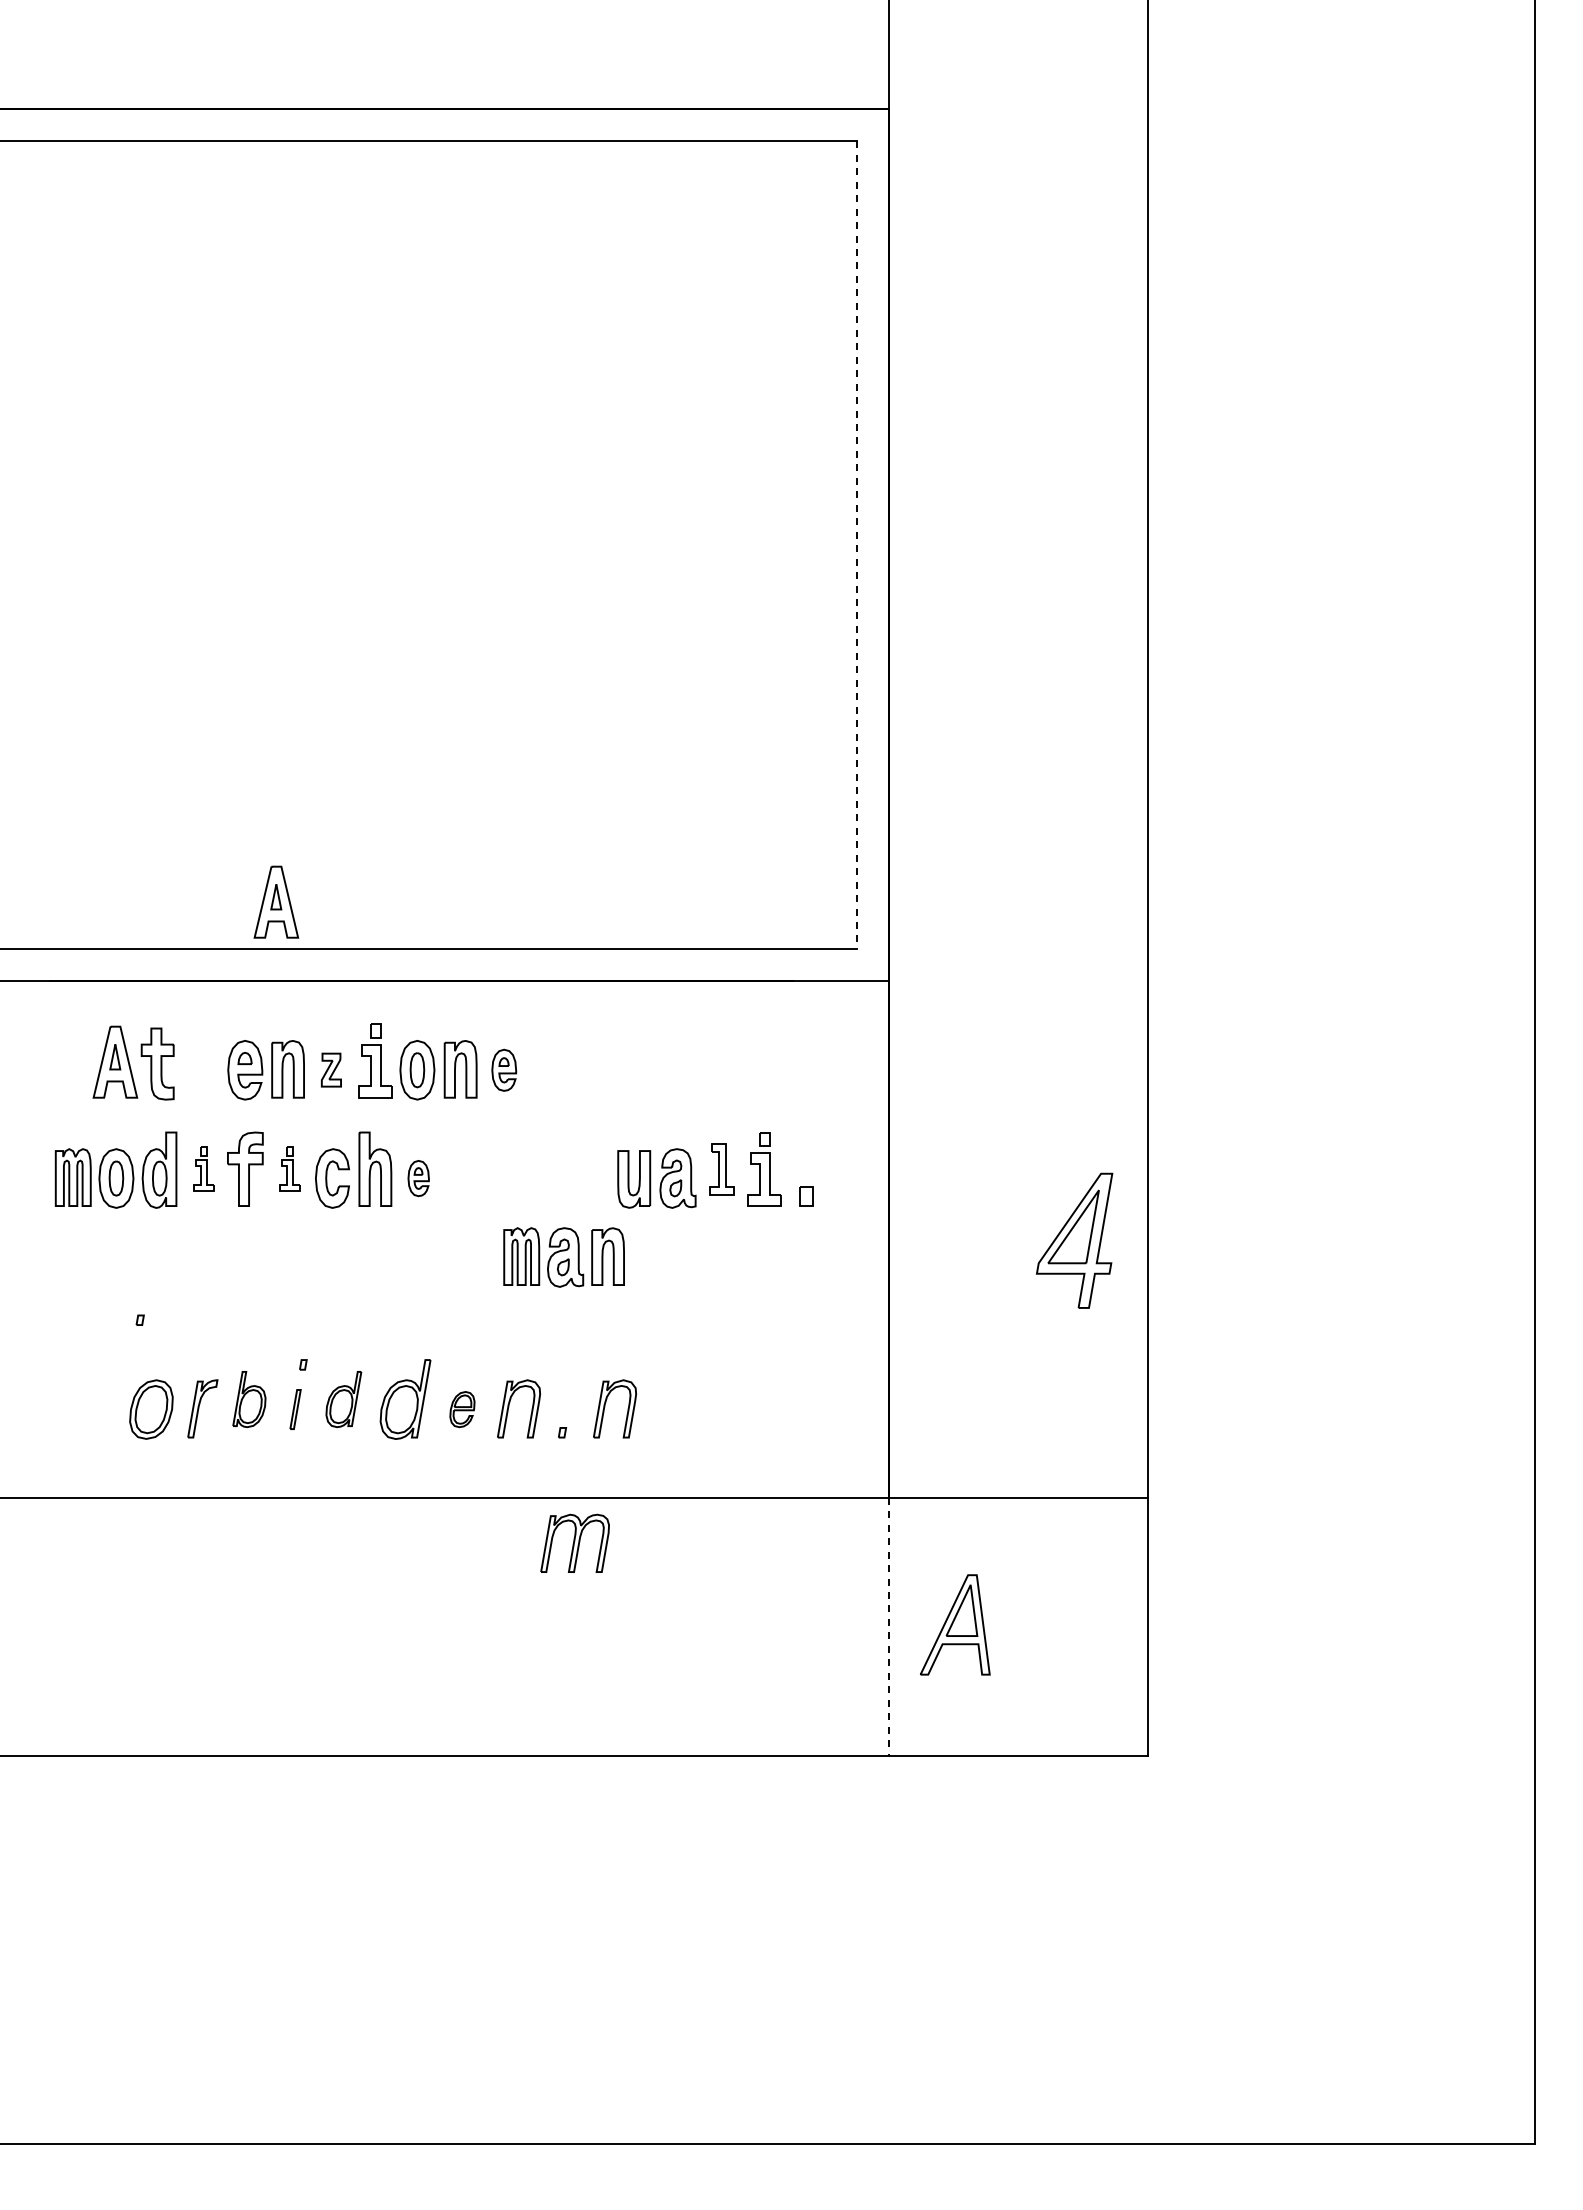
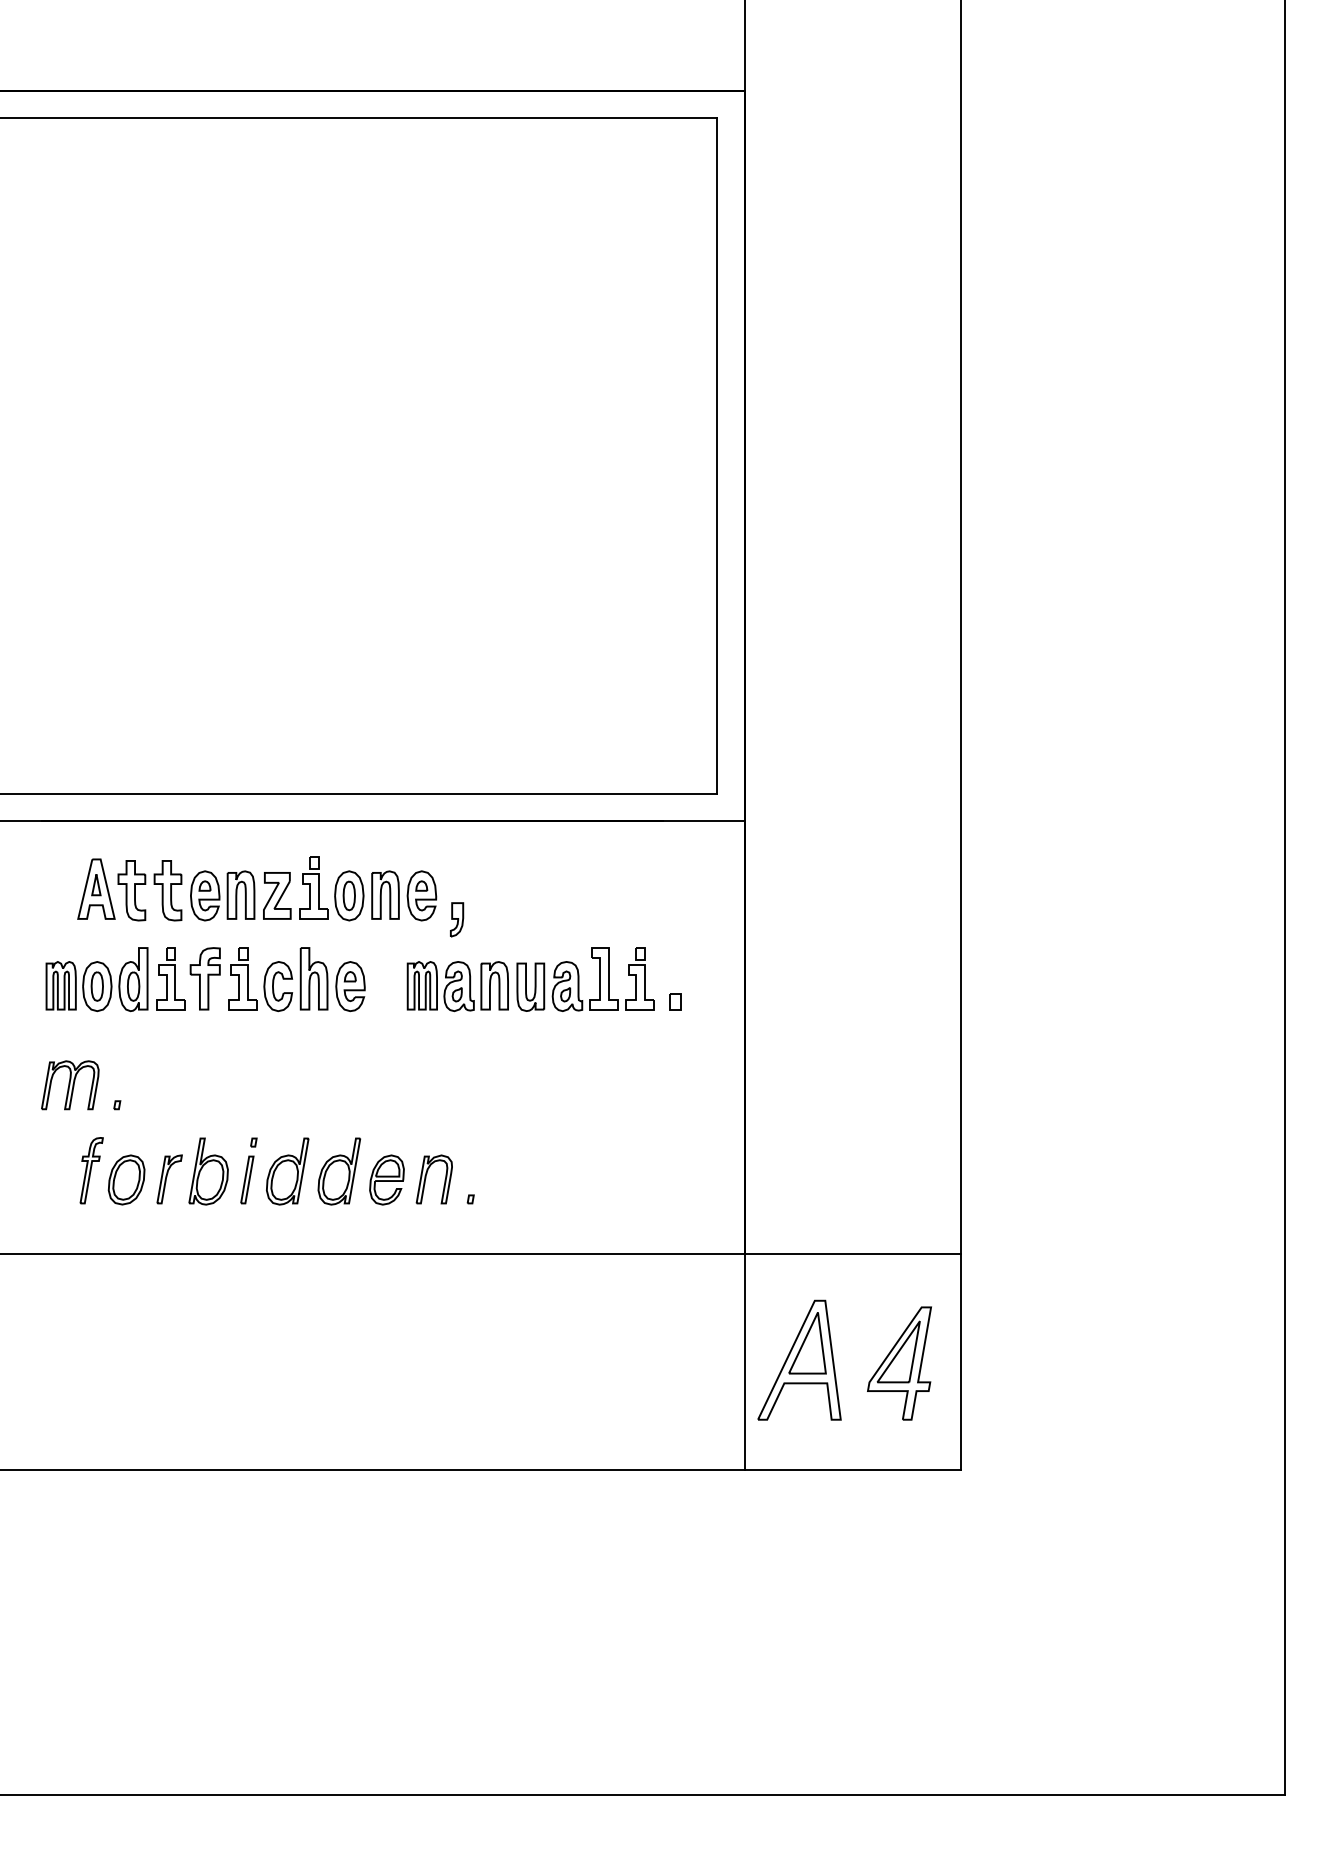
line: (857, 545) -> (717, 456), dashed -> solid
part: (276, 901) -> (231, 754), removed
part: (200, 1063) -> (167, 890), added
part: (331, 1069) -> (277, 895), size x1.67
part: (504, 1070) -> (422, 896), size x1.43
part: (545, 1098) -> (456, 919), added
part: (203, 1169) -> (170, 978), size x1.67
part: (289, 1169) -> (242, 978), size x1.67
part: (721, 1169) -> (603, 978), size x1.43
part: (418, 1178) -> (350, 986), size x1.67
part: (1074, 1240) -> (899, 1363), moved
part: (563, 1257) -> (457, 986), moved
part: (109, 1398) -> (91, 1170), added
part: (249, 1399) -> (208, 1171), size x1.43
part: (343, 1399) -> (287, 1171), size x1.43
part: (605, 1407) -> (506, 1178), removed
part: (295, 1409) -> (247, 1179), size x1.43
part: (462, 1409) -> (387, 1179), size x1.67
part: (574, 1542) -> (69, 1084), moved
part: (955, 1624) -> (799, 1359), size x1.43
line: (889, 1627) -> (744, 1362), dashed -> solid

